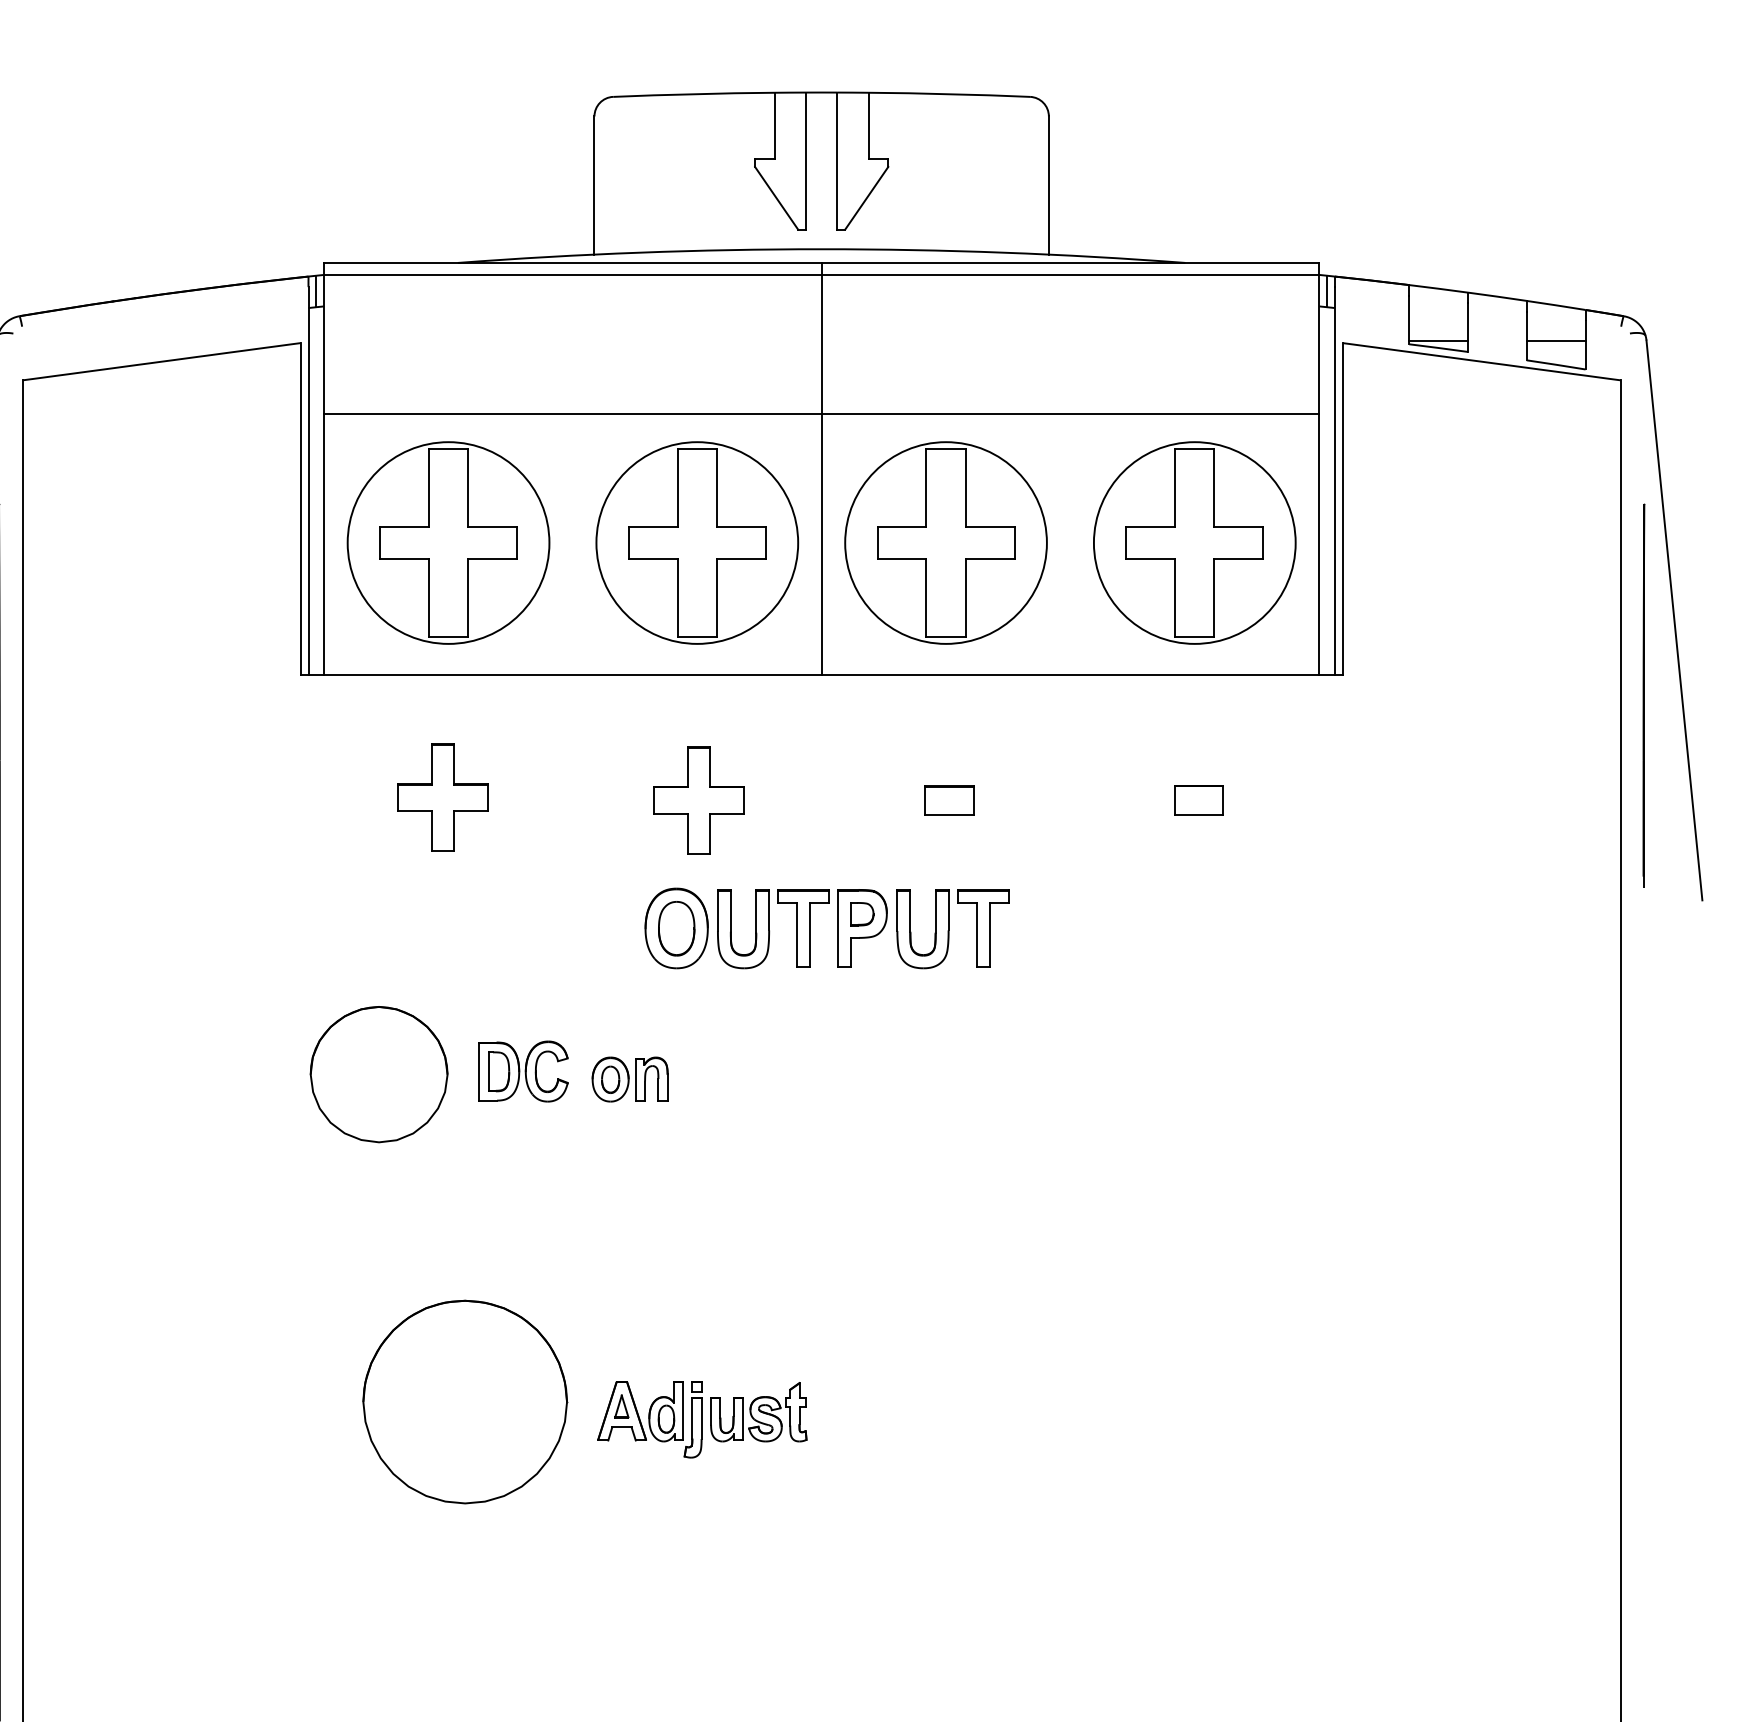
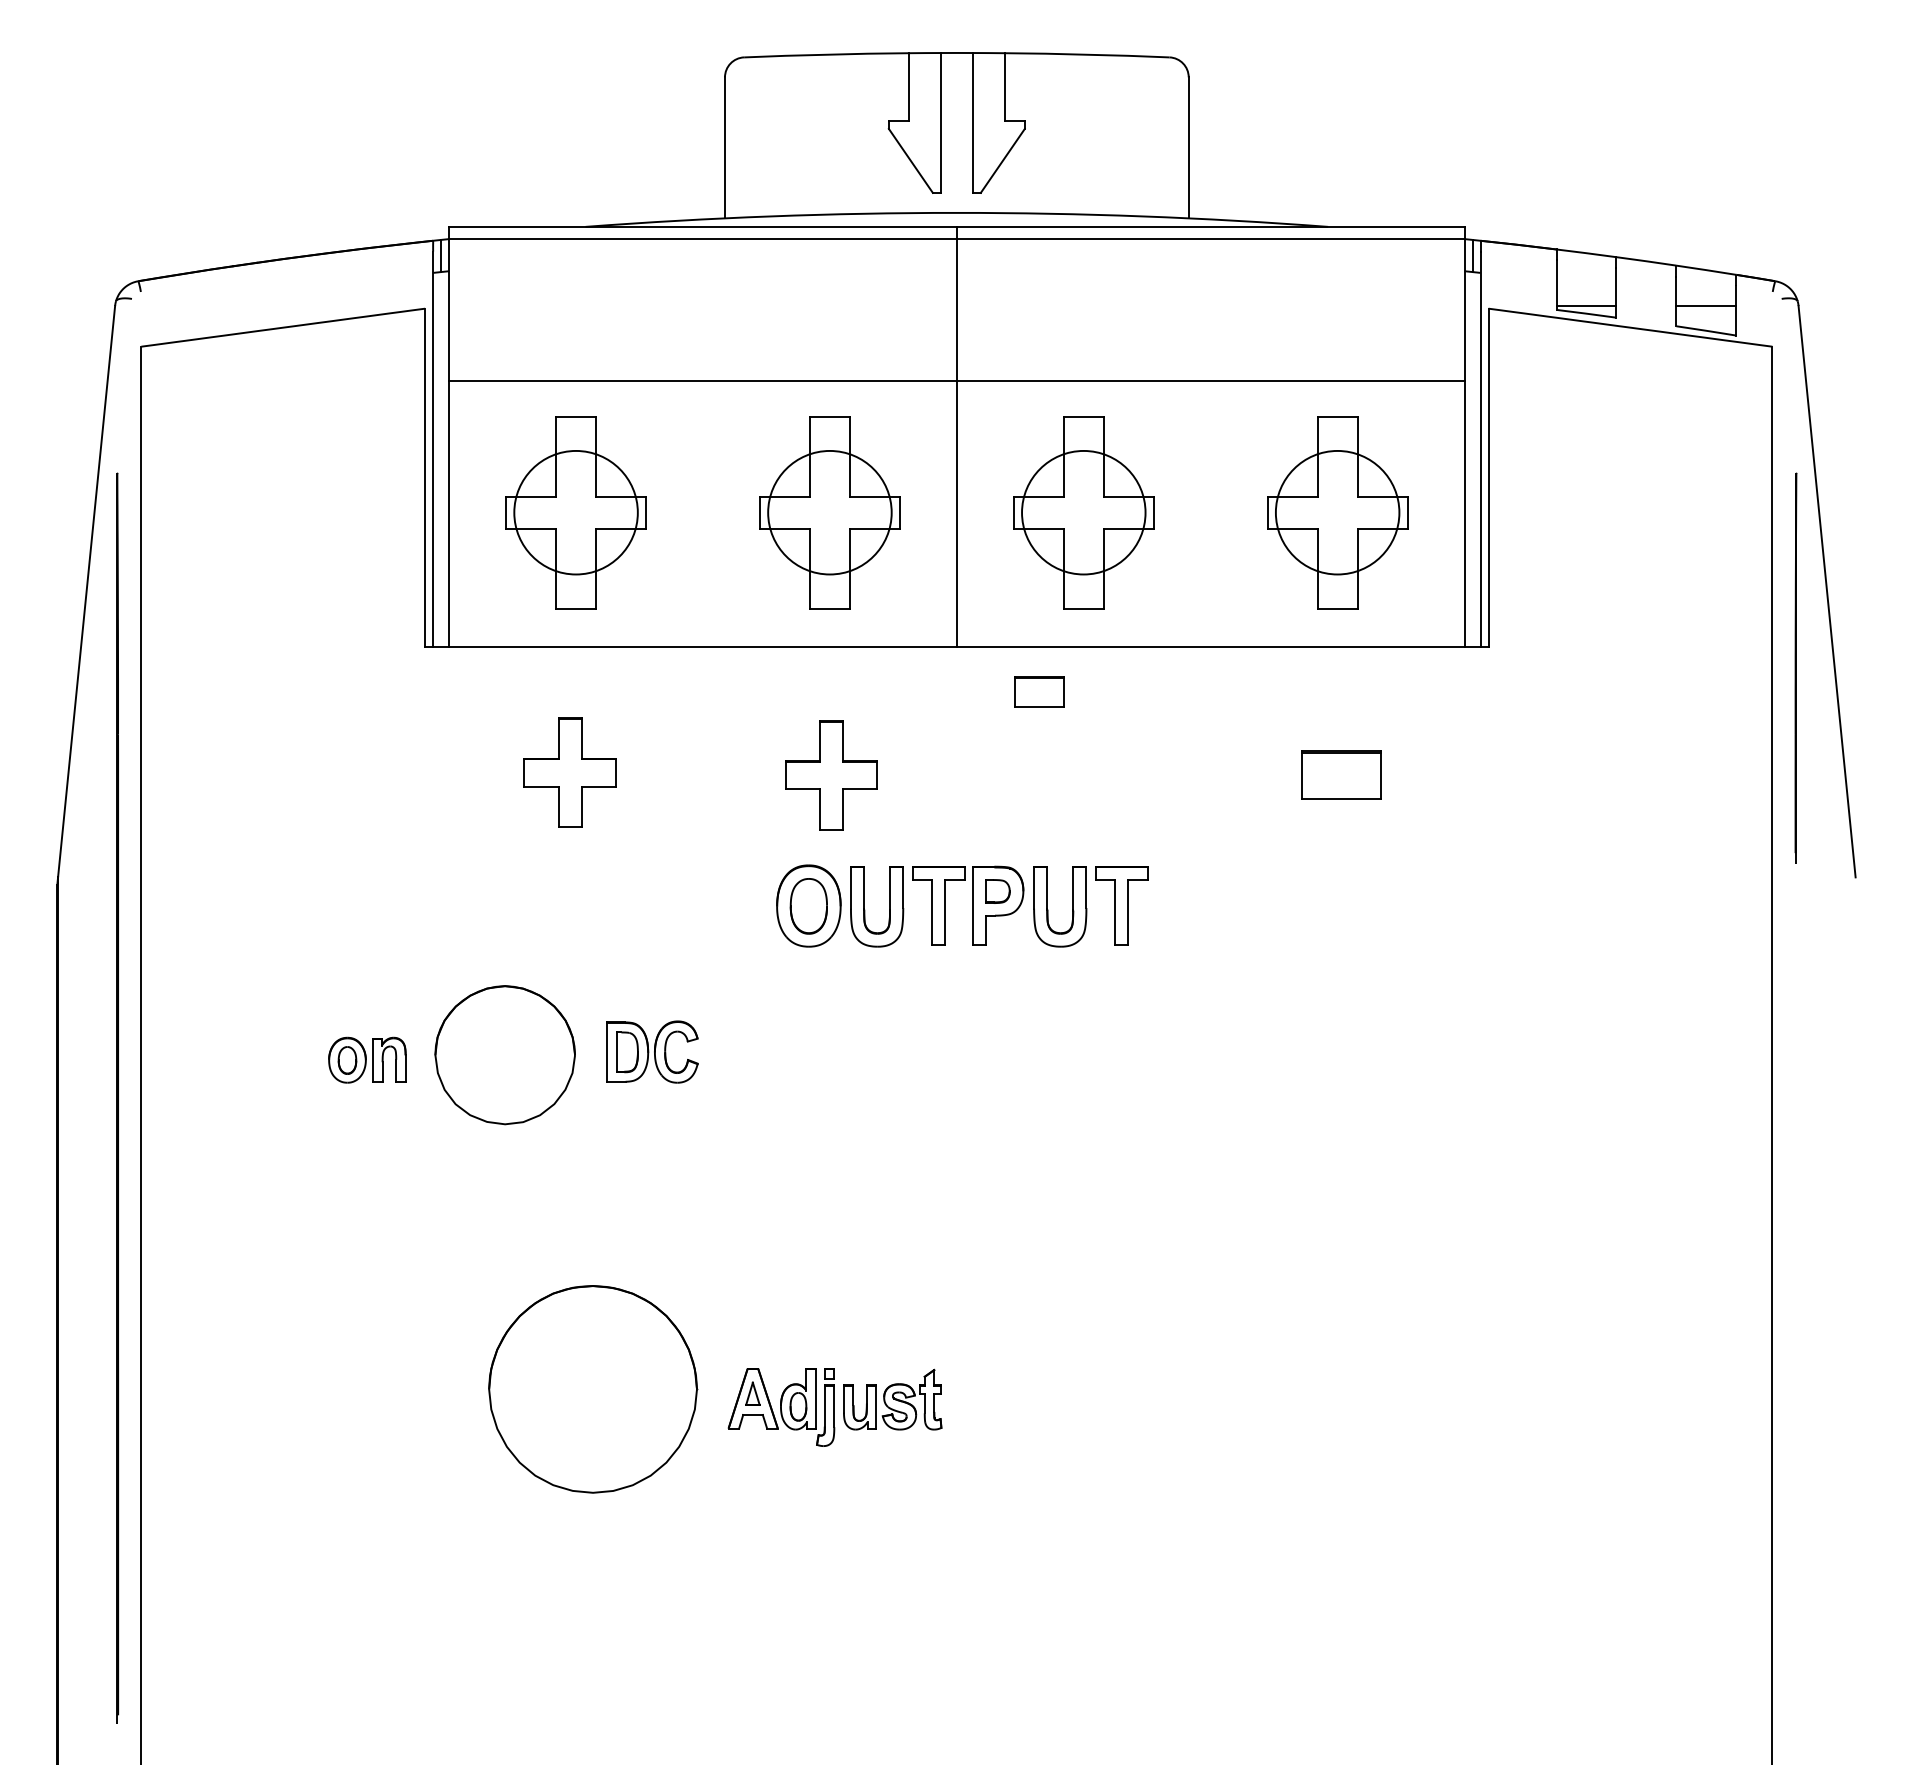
circle: (448, 542) -> (576, 512), size x0.6
circle: (696, 542) -> (829, 512), size x0.6
circle: (945, 542) -> (1083, 512), size x0.6
circle: (1194, 542) -> (1337, 512), size x0.6
part: (949, 799) -> (1039, 691), moved
part: (1198, 799) -> (1341, 774), size x1.6
part: (630, 1078) -> (367, 1059), moved

